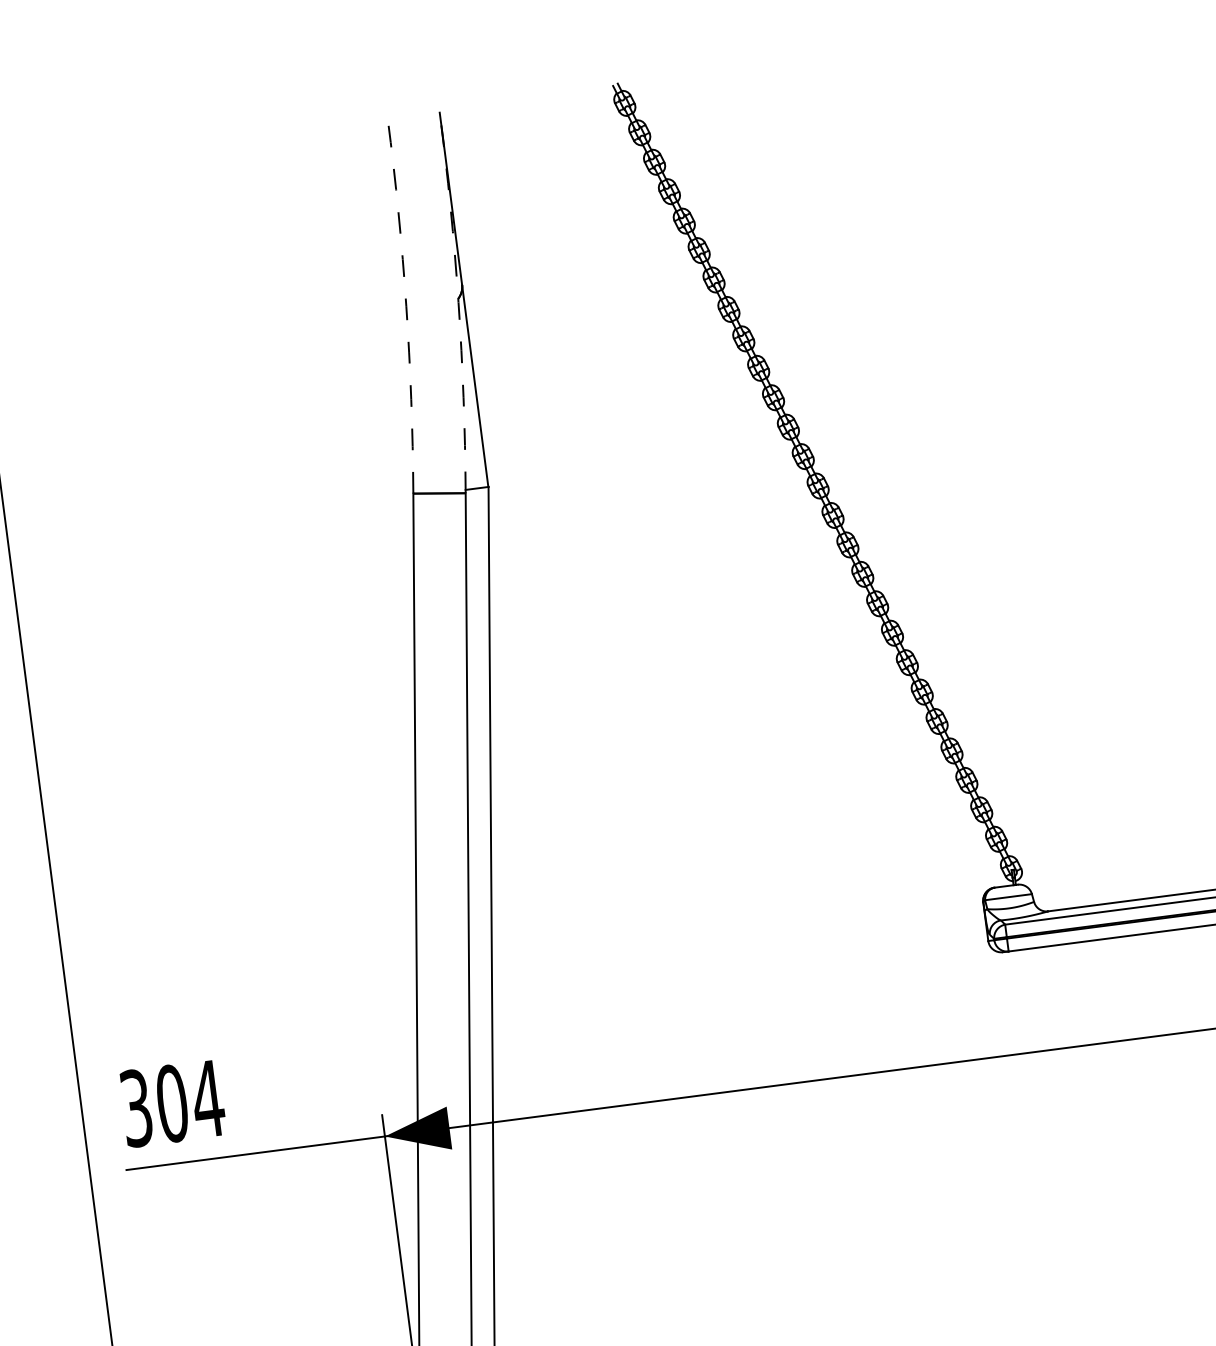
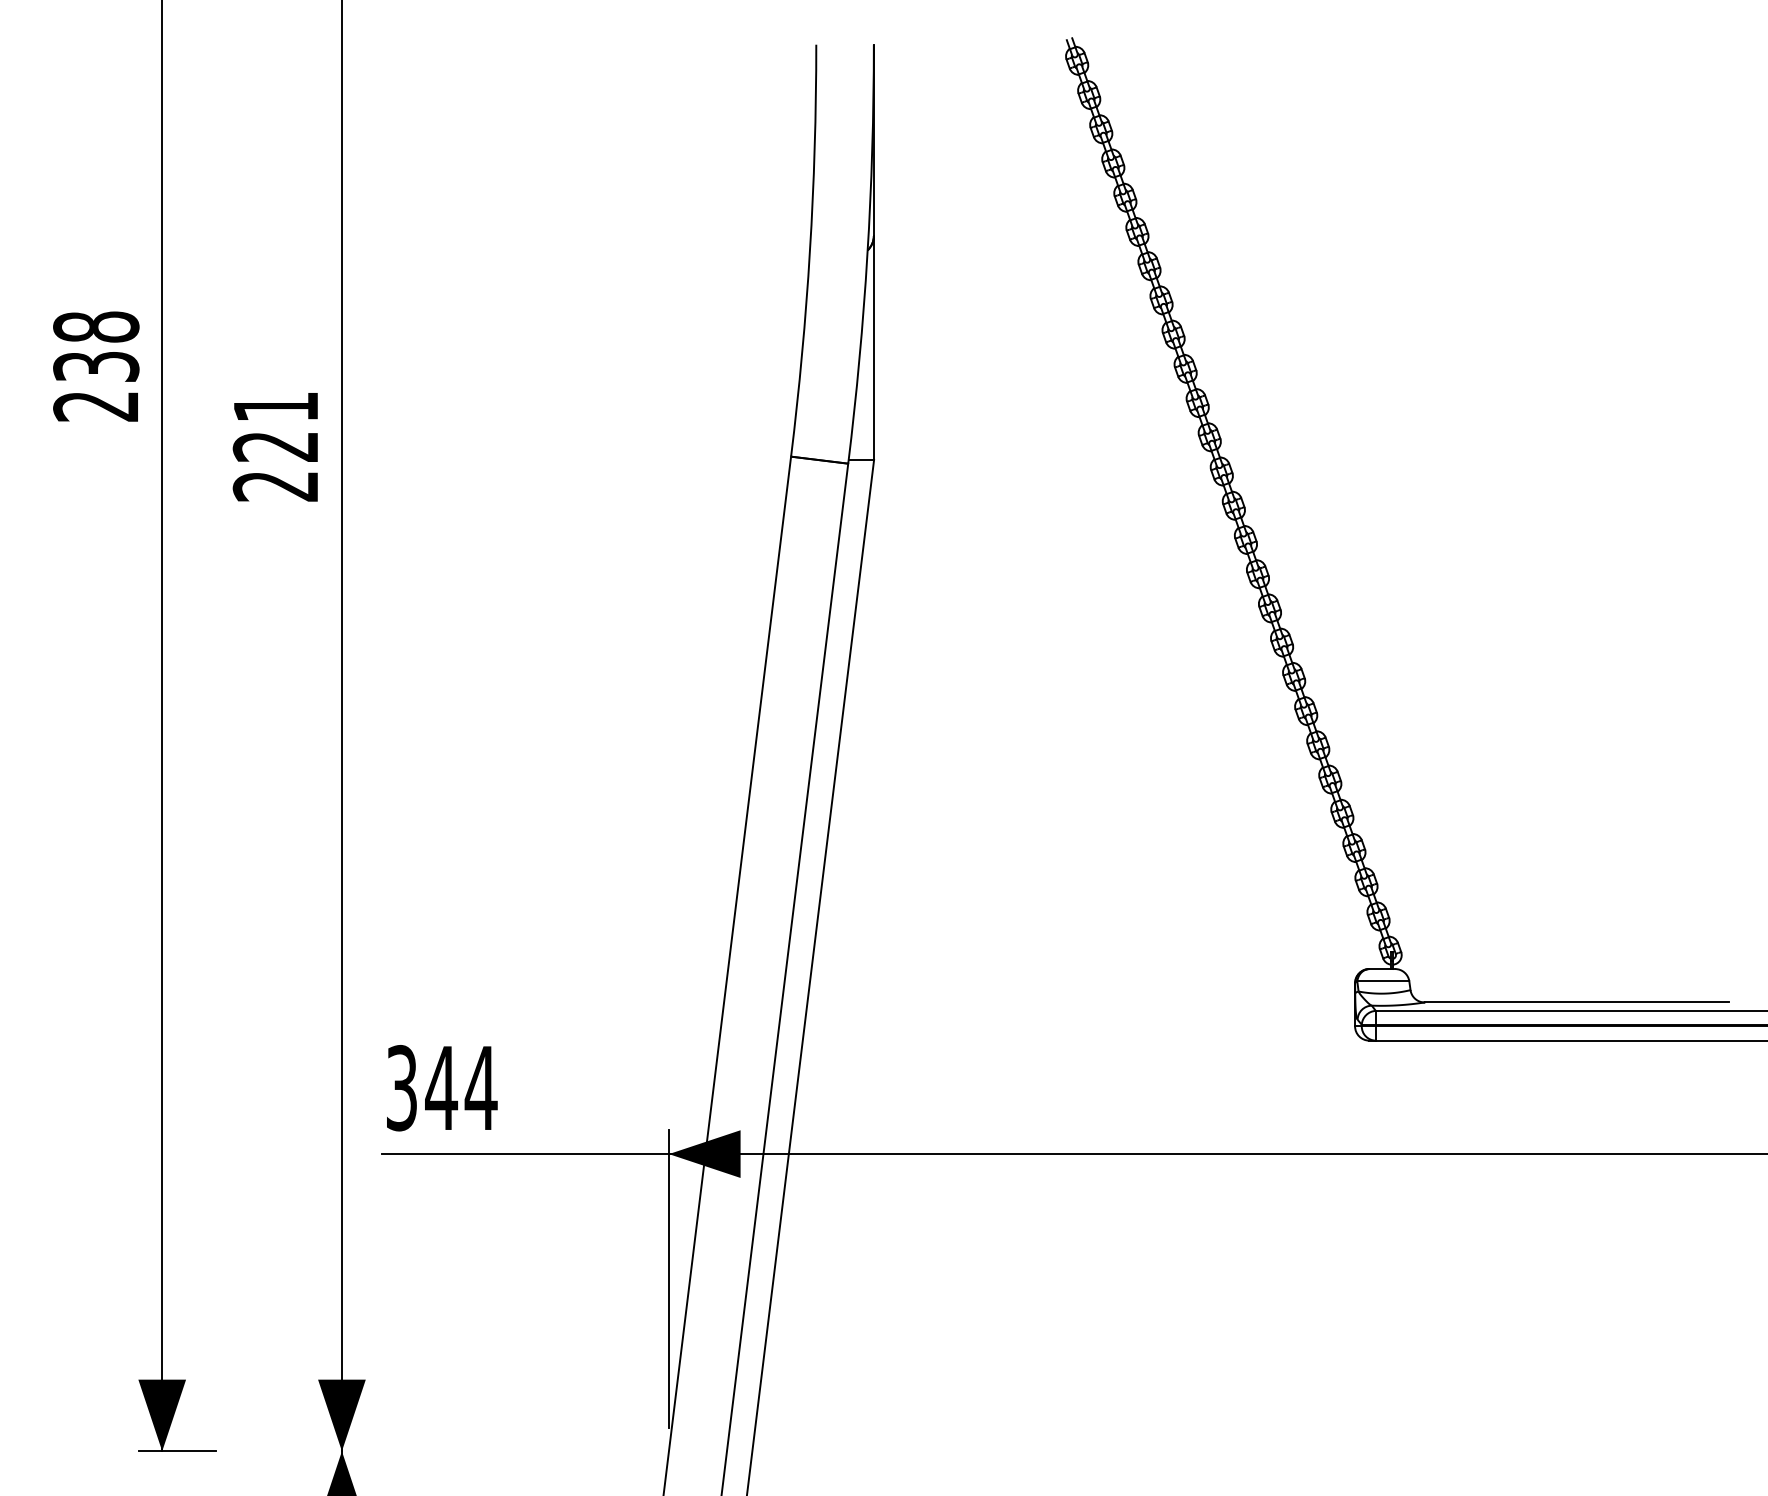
arc: (458, 302) -> (867, 254), dashed -> solid
arc: (405, 306) -> (809, 251), dashed -> solid
text: (172, 1103) -> (441, 1088), 304 -> 344

